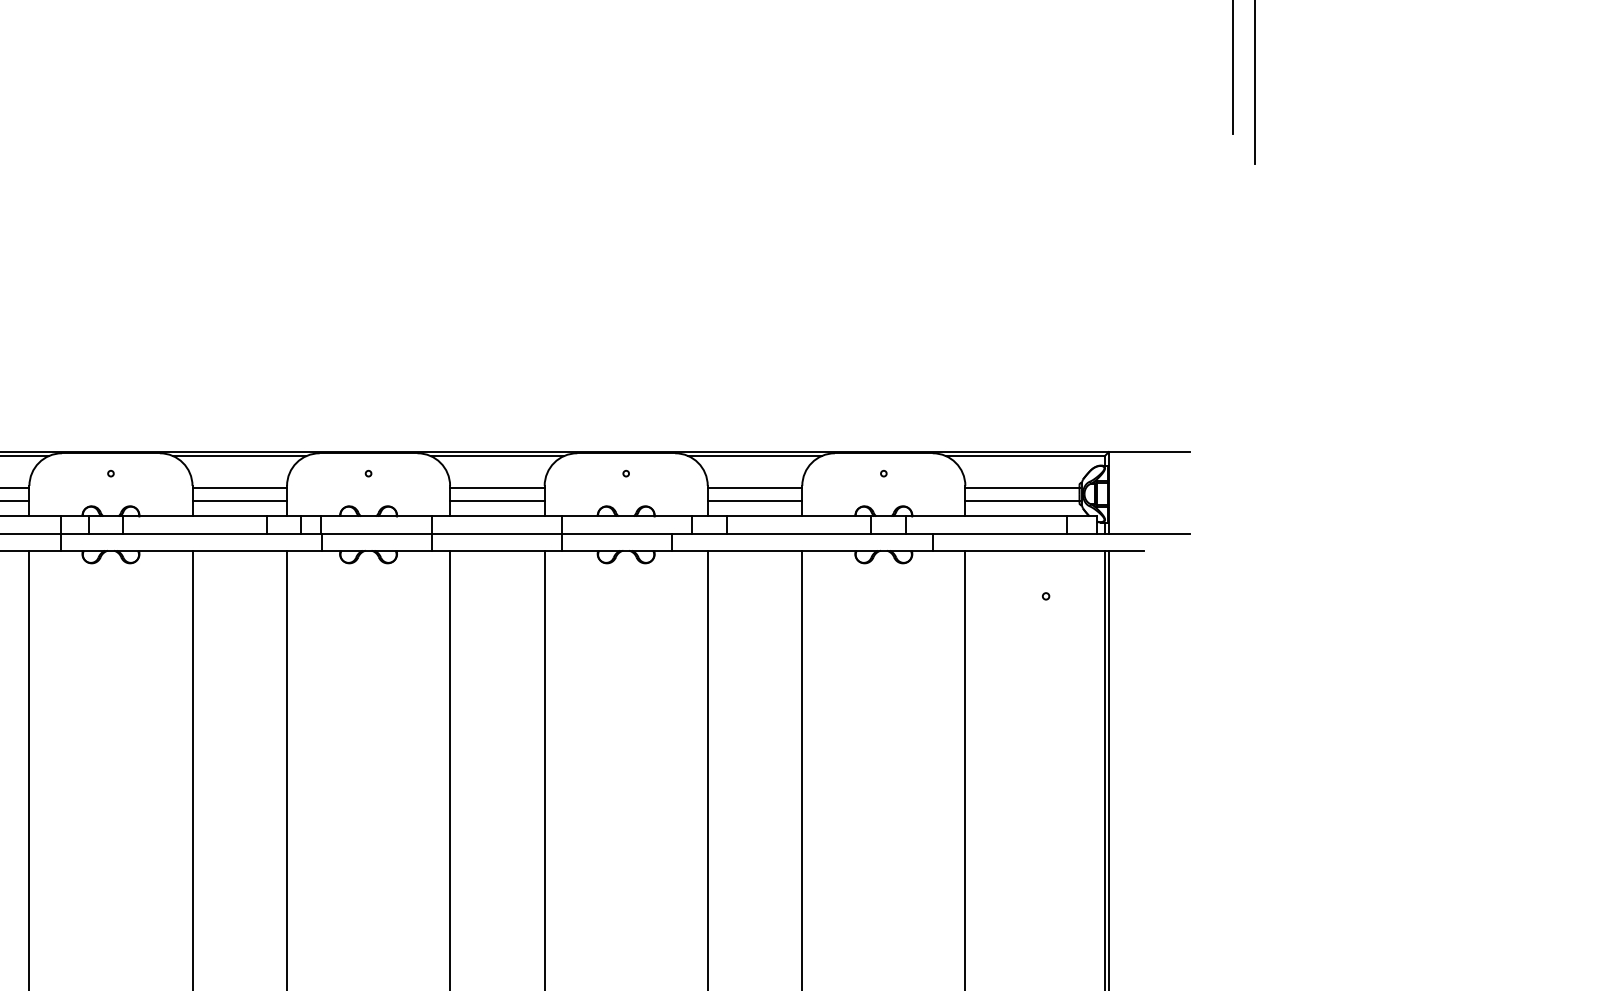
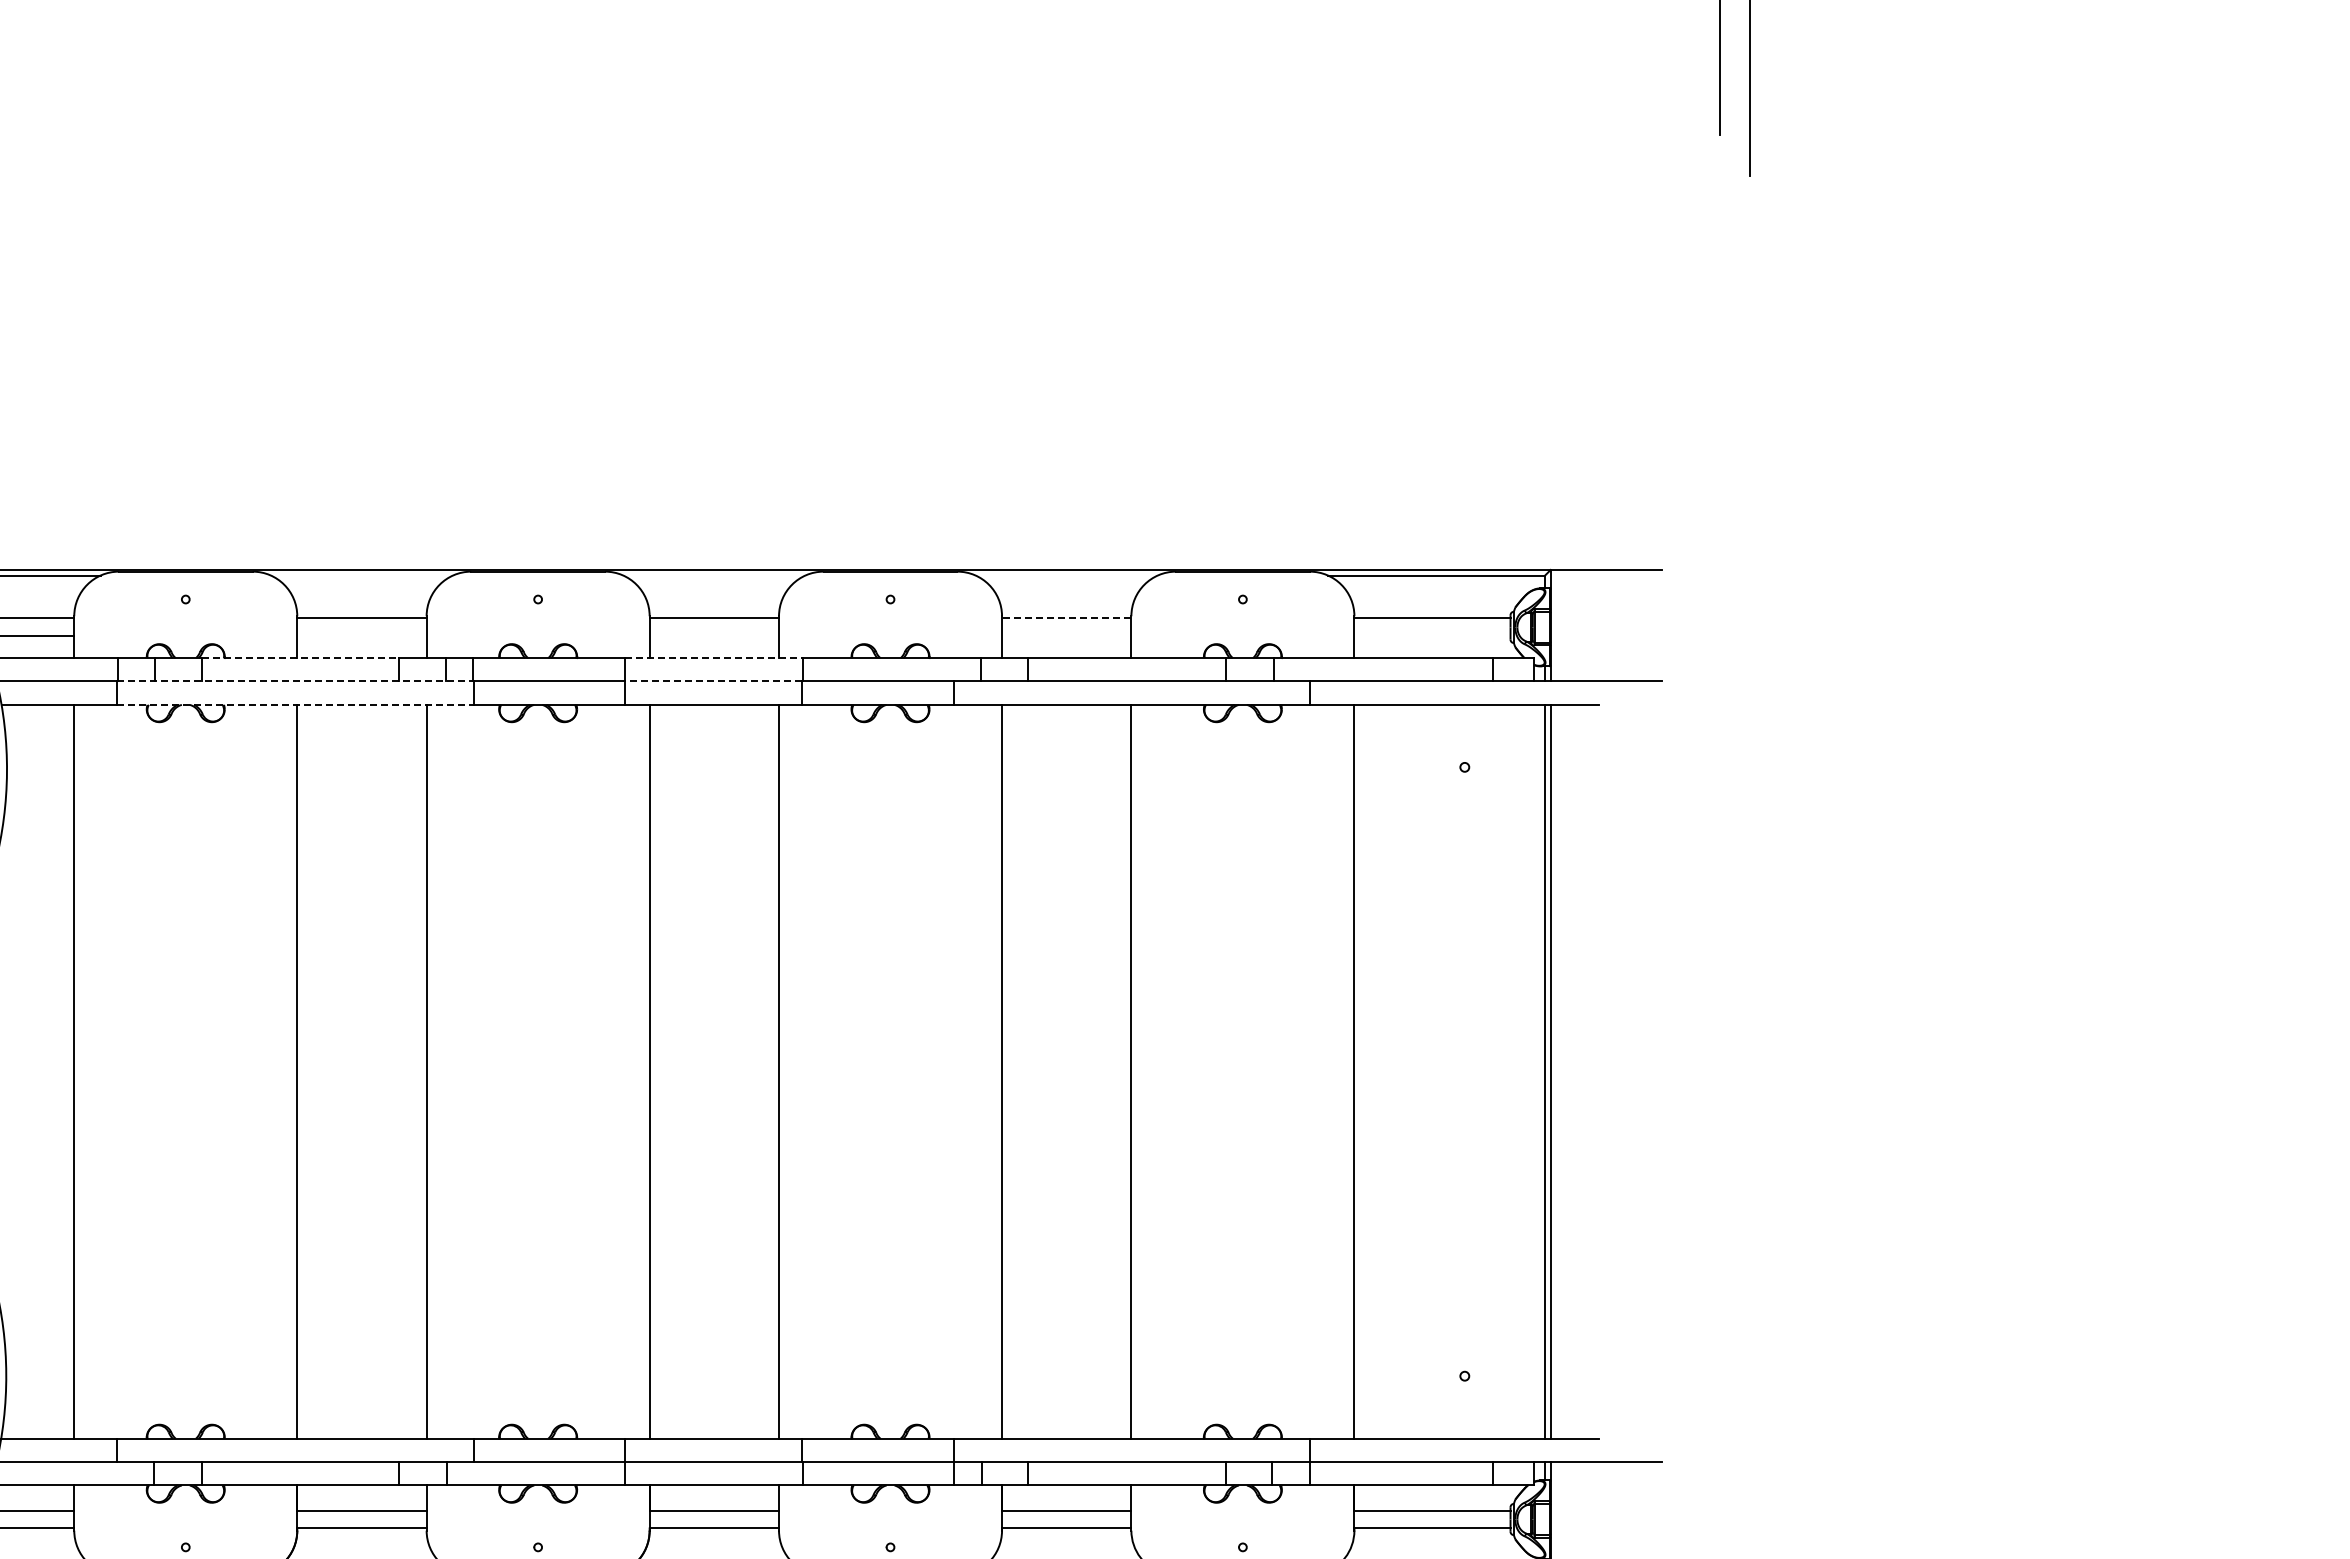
line: (239, 456) -> (361, 575), removed
line: (497, 456) -> (714, 575), removed
line: (754, 456) -> (1066, 575), removed
line: (754, 487) -> (1066, 618), solid -> dashed
line: (239, 500) -> (361, 636), removed
line: (497, 500) -> (714, 636), removed
line: (754, 500) -> (1066, 636), removed
line: (1022, 500) -> (1432, 636), removed
line: (194, 516) -> (300, 658), solid -> dashed
line: (496, 516) -> (713, 658), solid -> dashed
line: (191, 533) -> (296, 681), solid -> dashed
line: (496, 533) -> (713, 681), solid -> dashed
line: (191, 550) -> (296, 704), solid -> dashed

